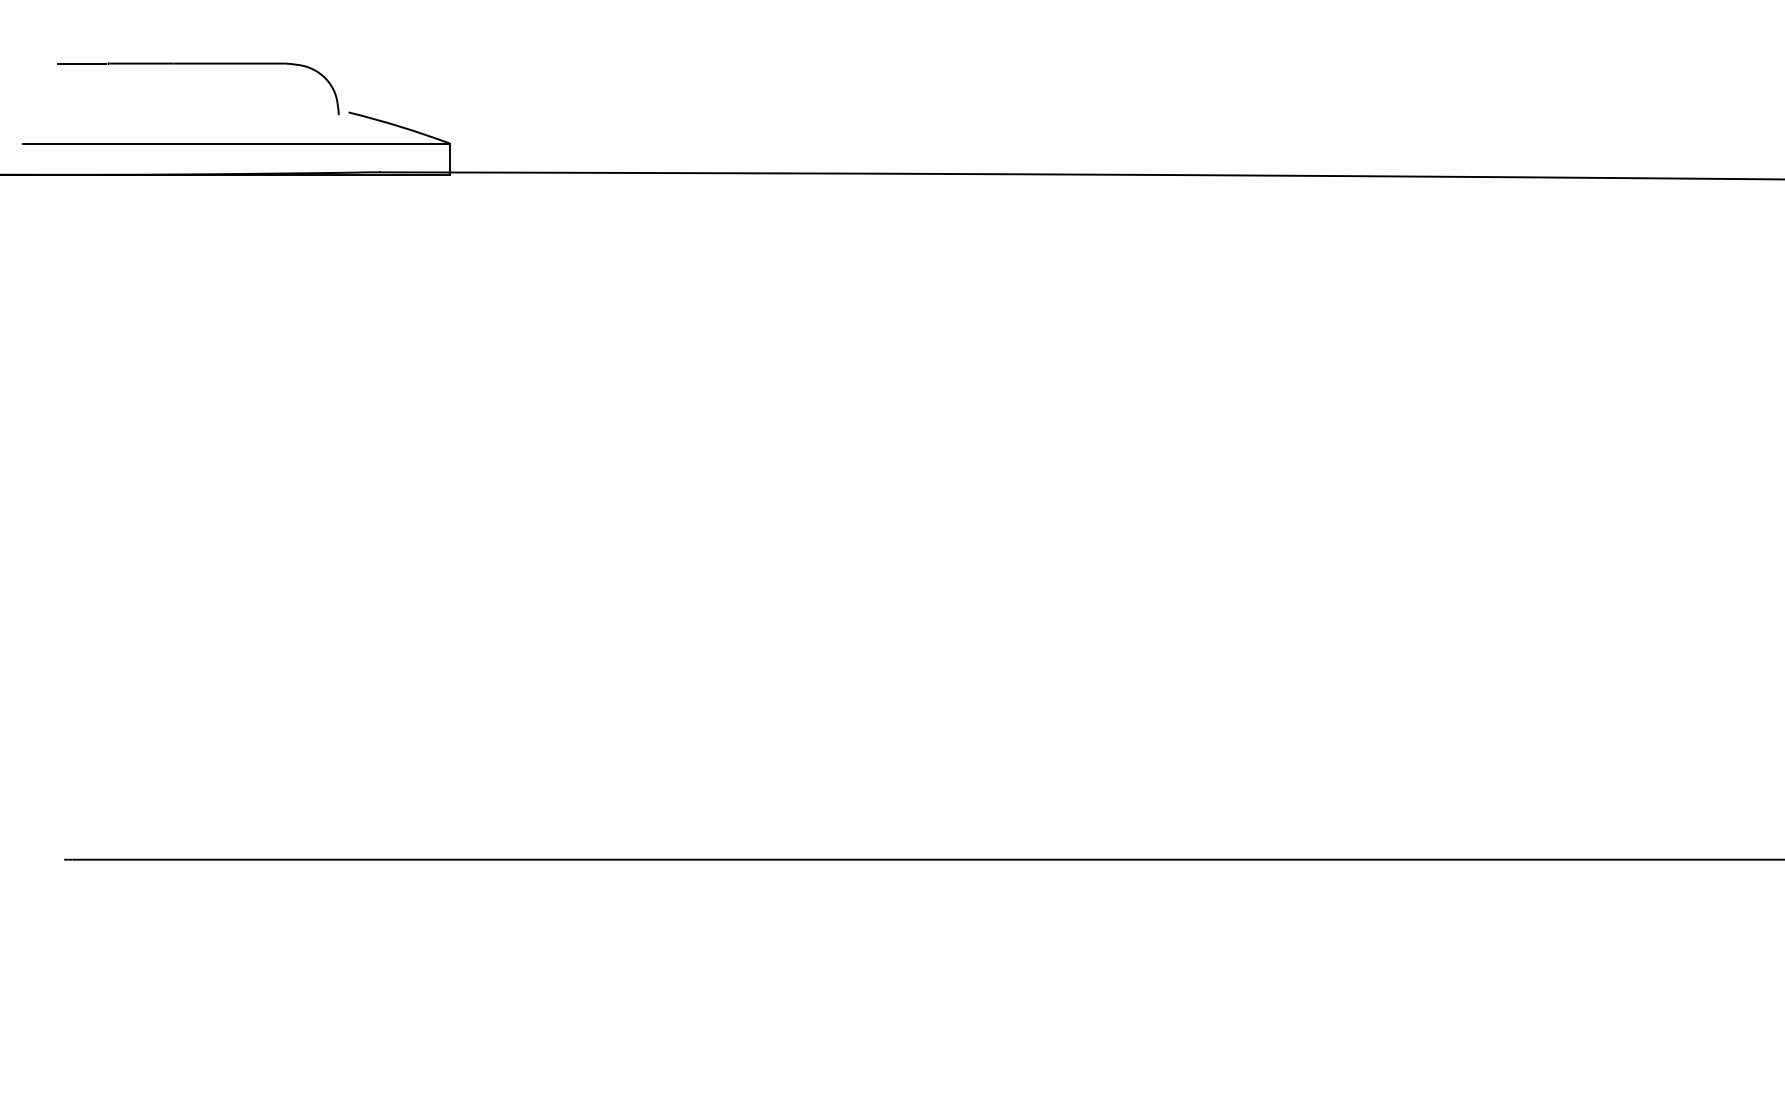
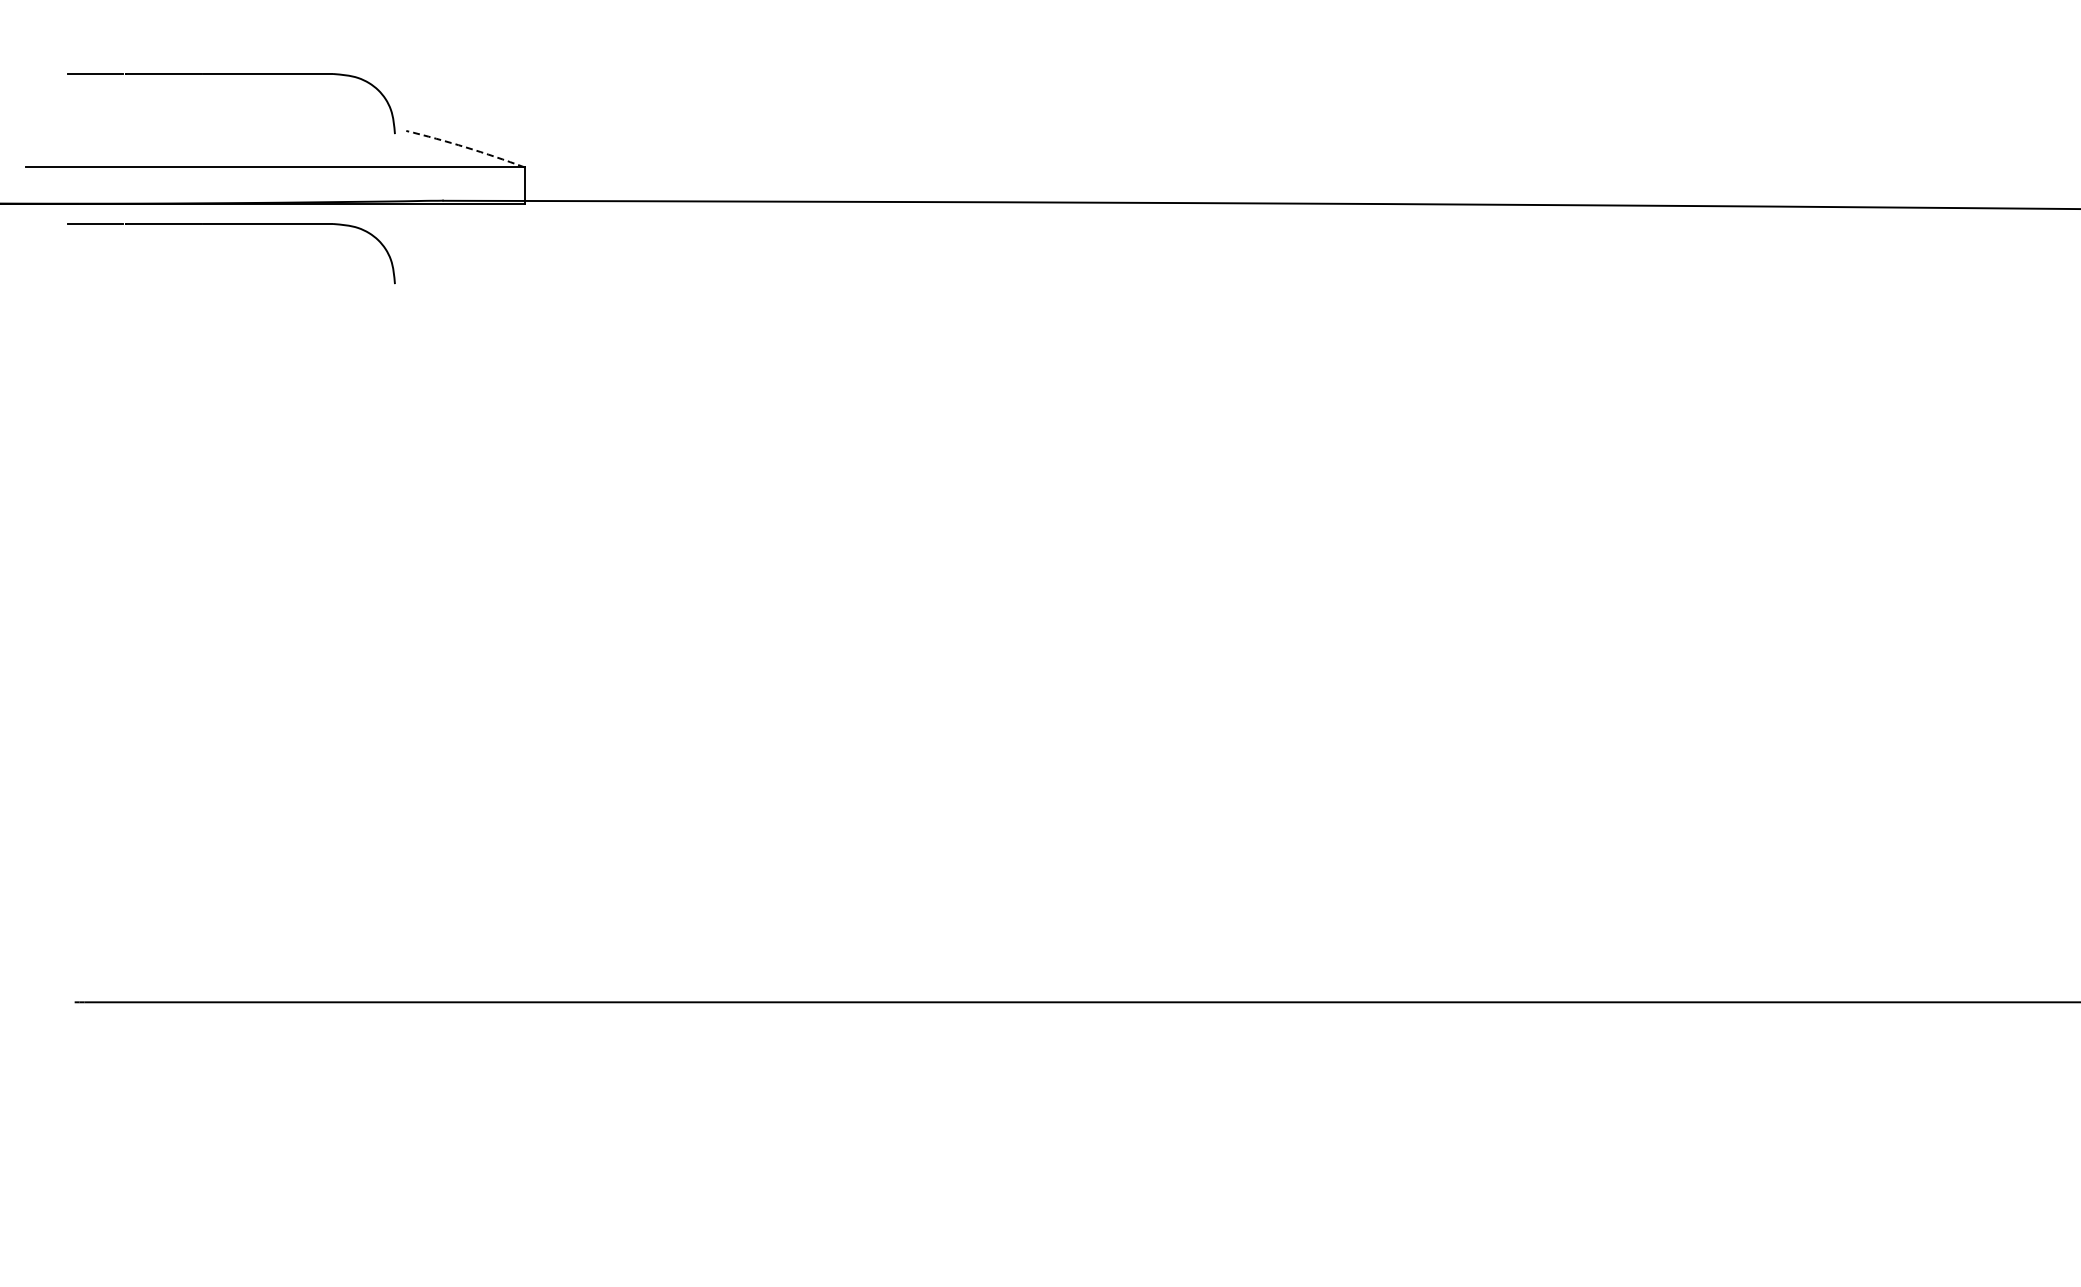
arc: (400, 126) -> (466, 147), solid -> dashed
part: (198, 192) -> (231, 224), added

